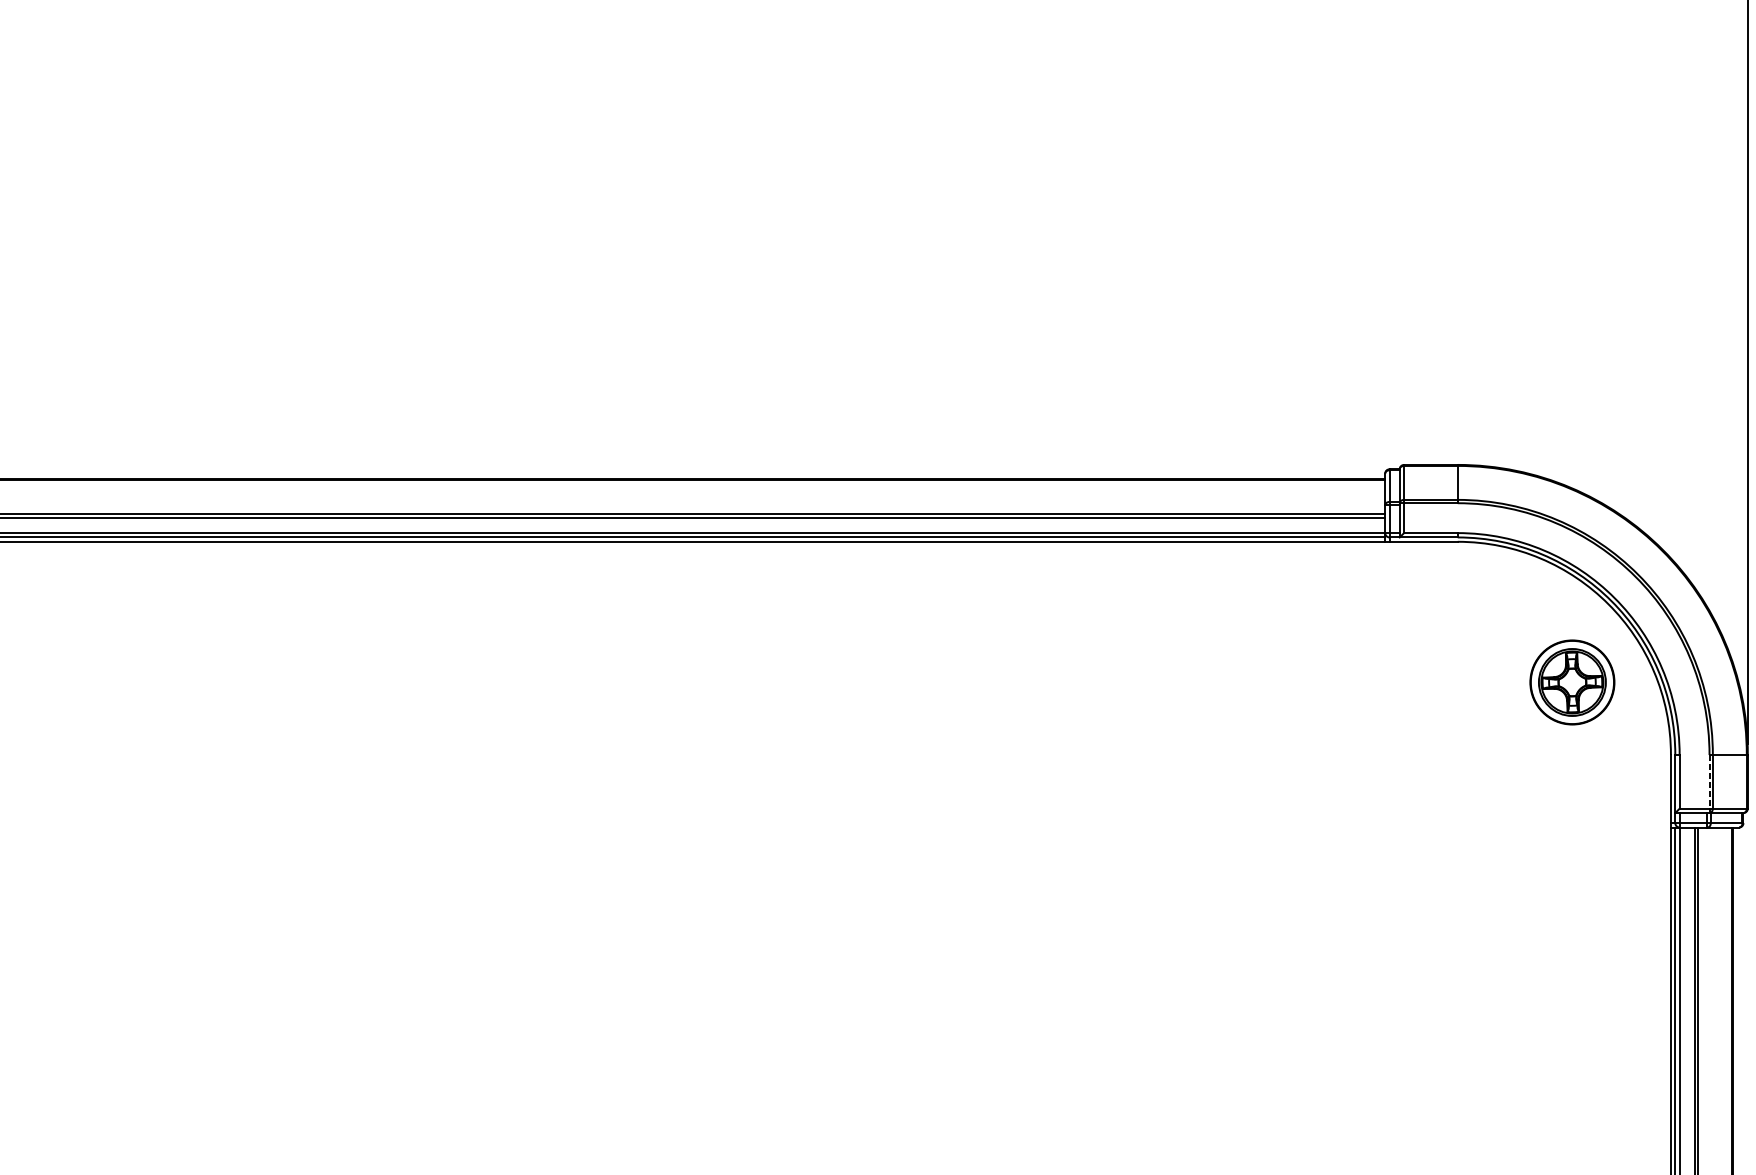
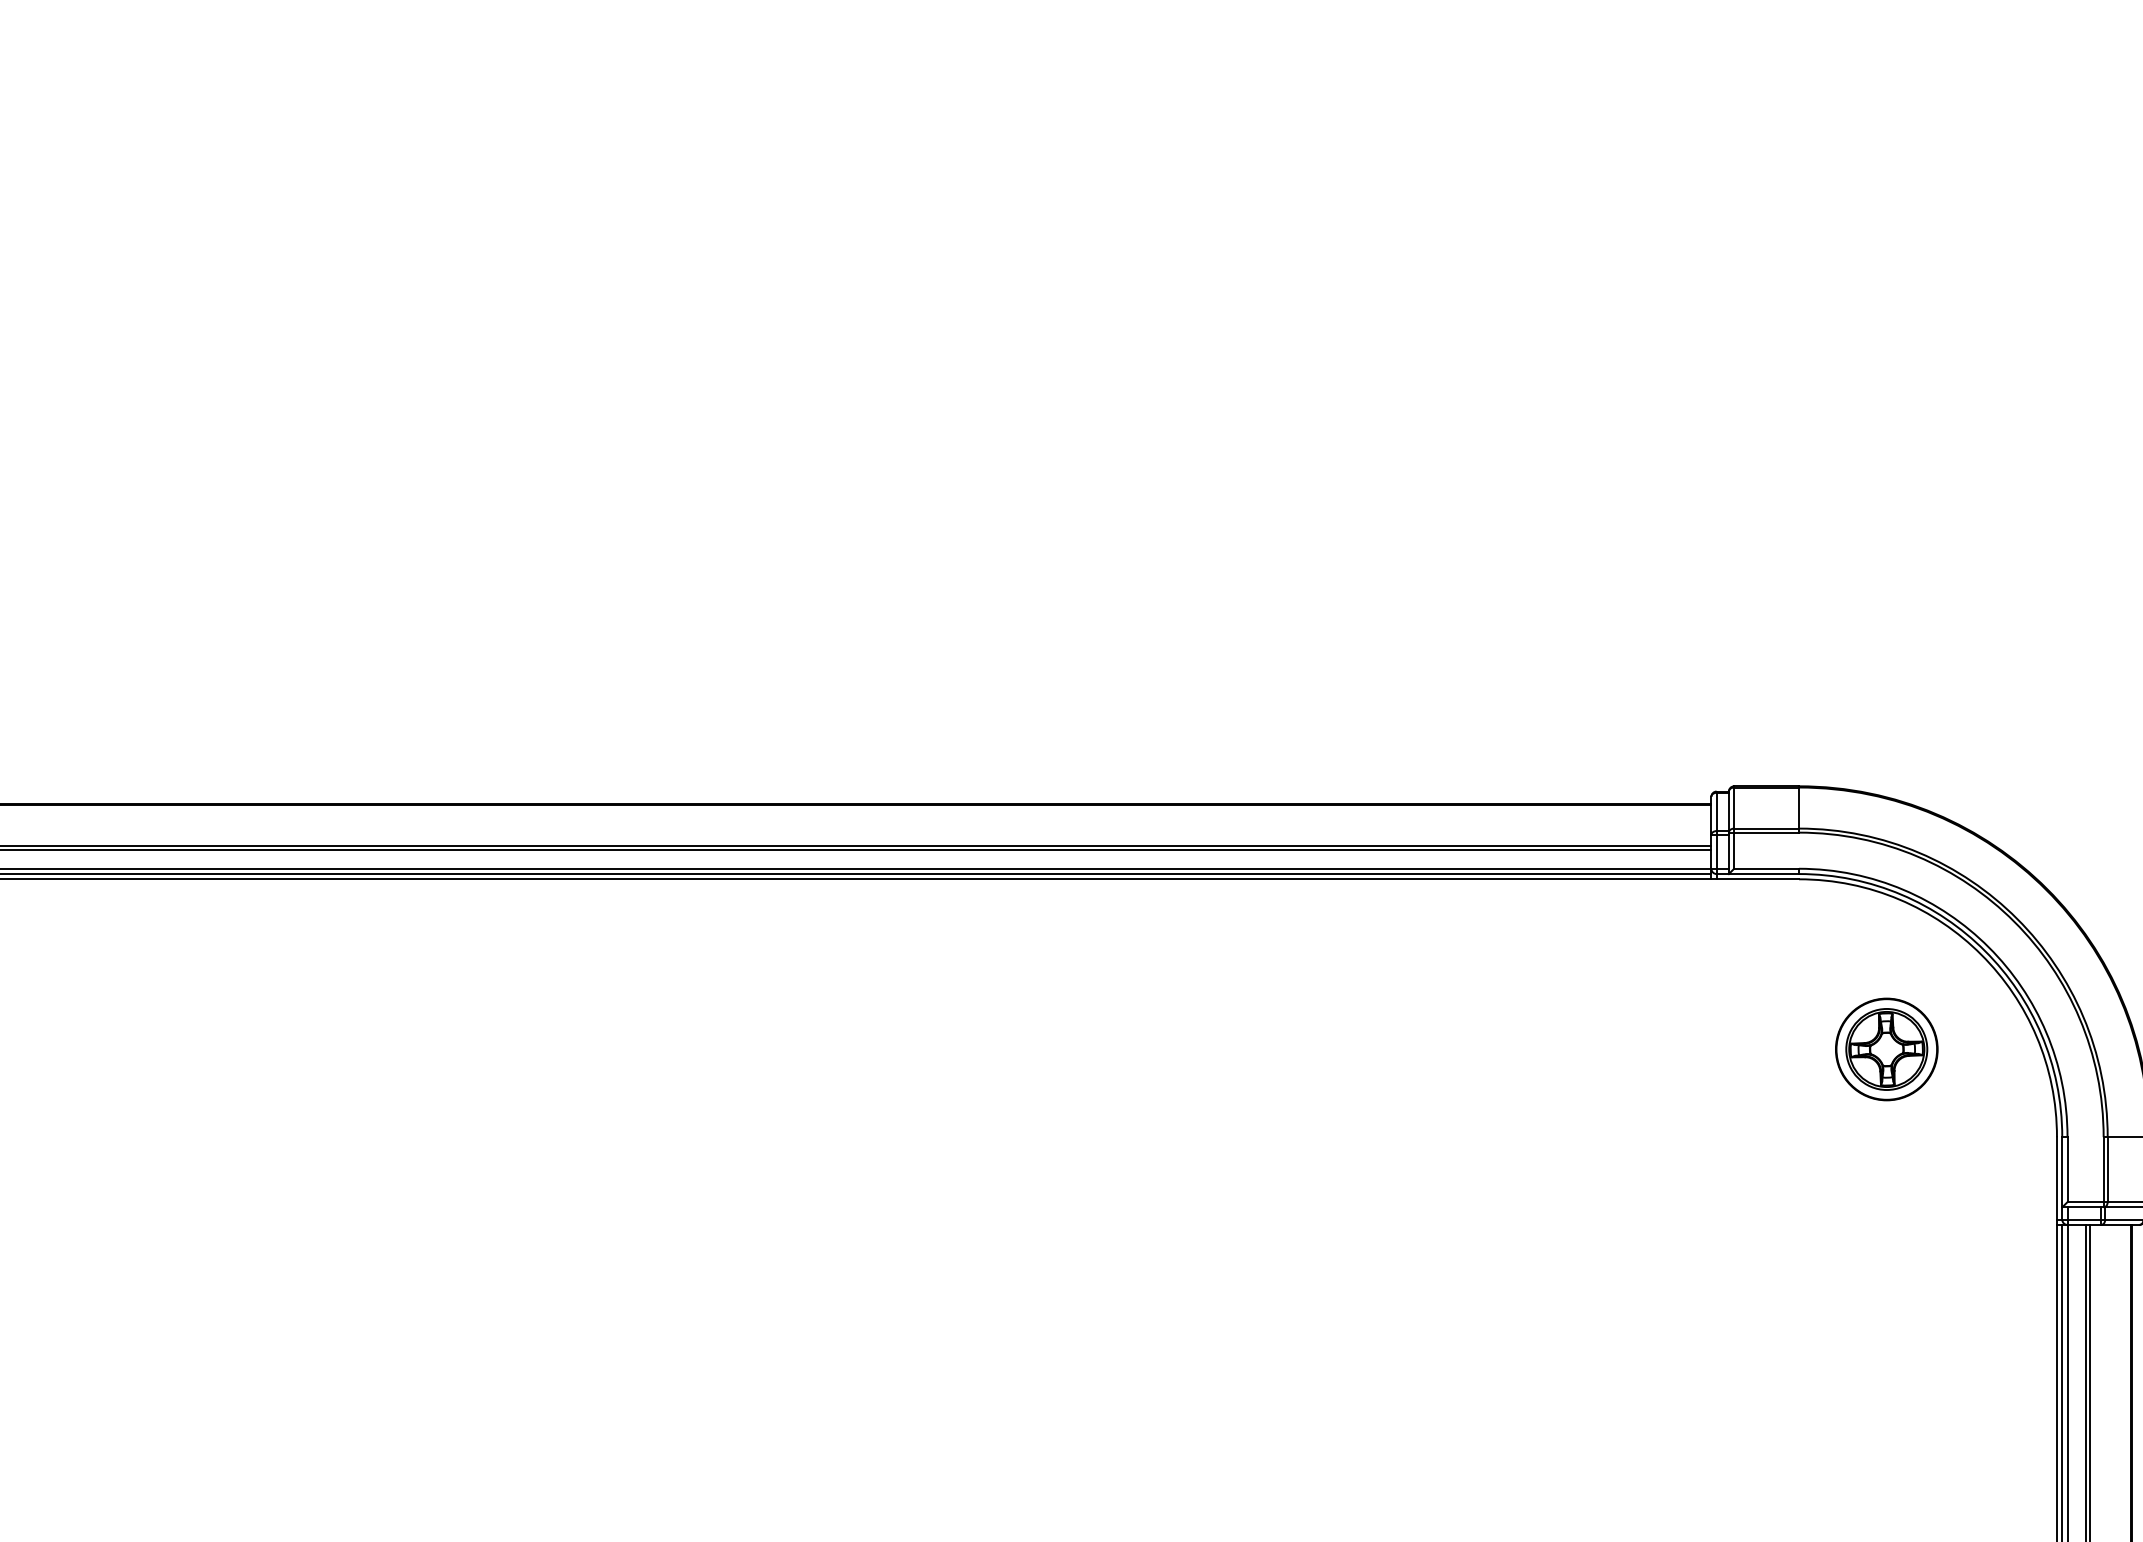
part: (1572, 682) -> (1886, 1049), moved
line: (1709, 782) -> (2103, 1170), dashed -> solid

